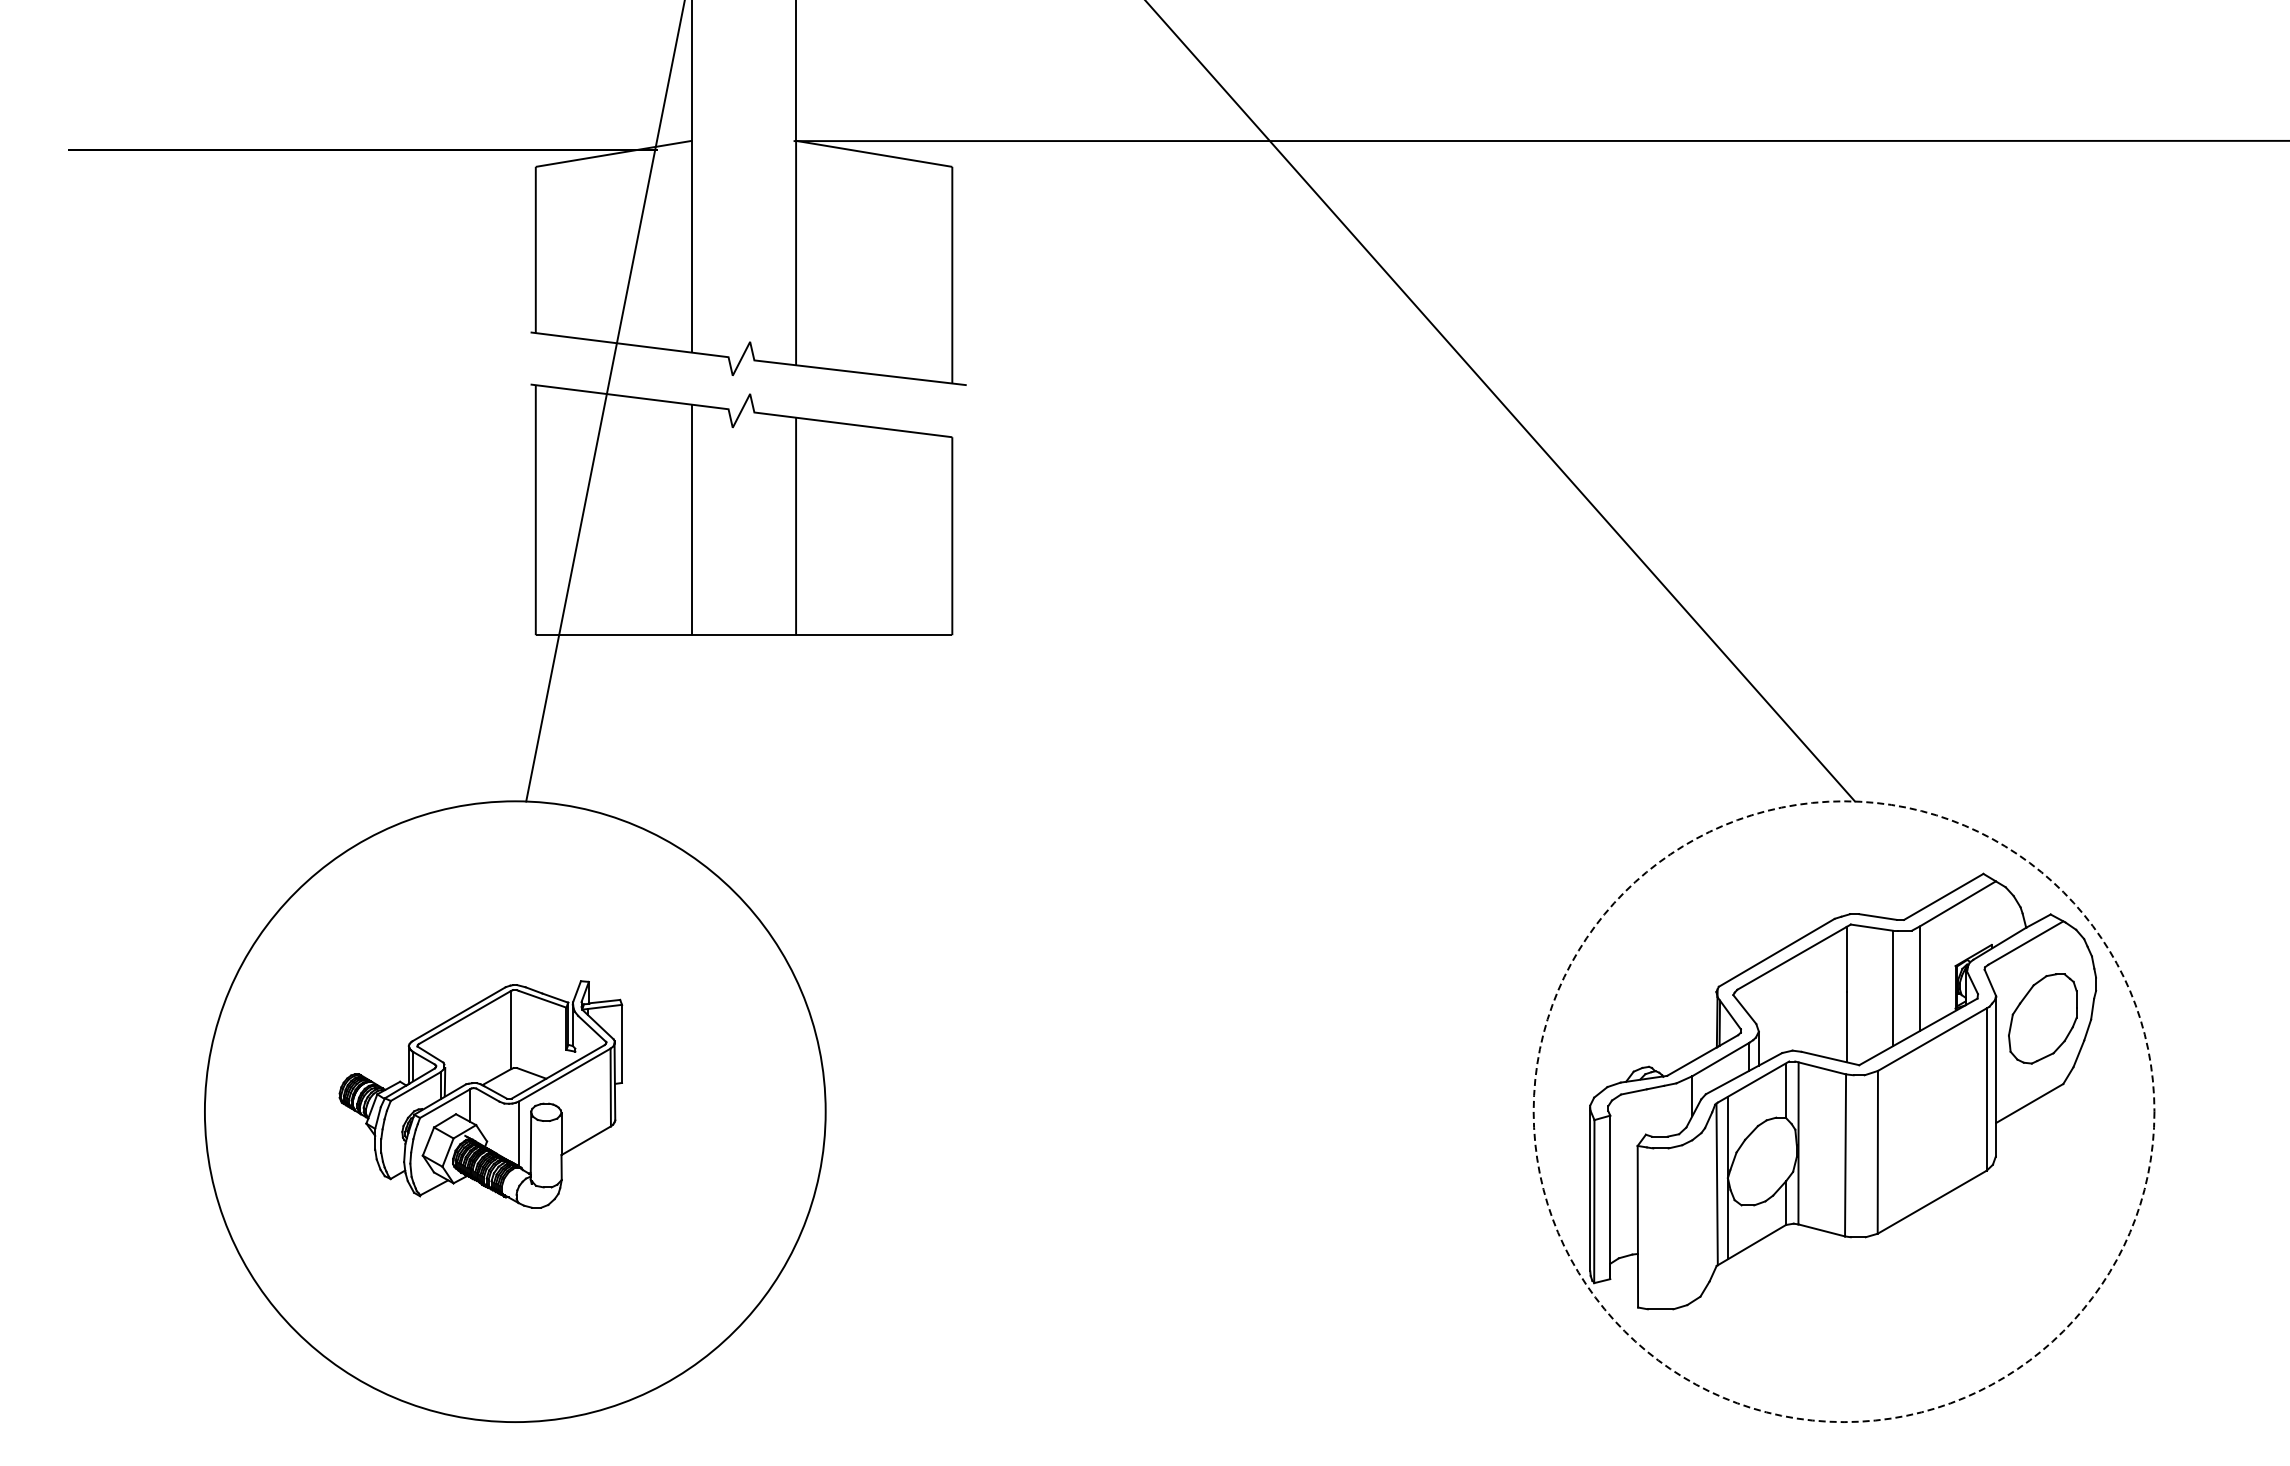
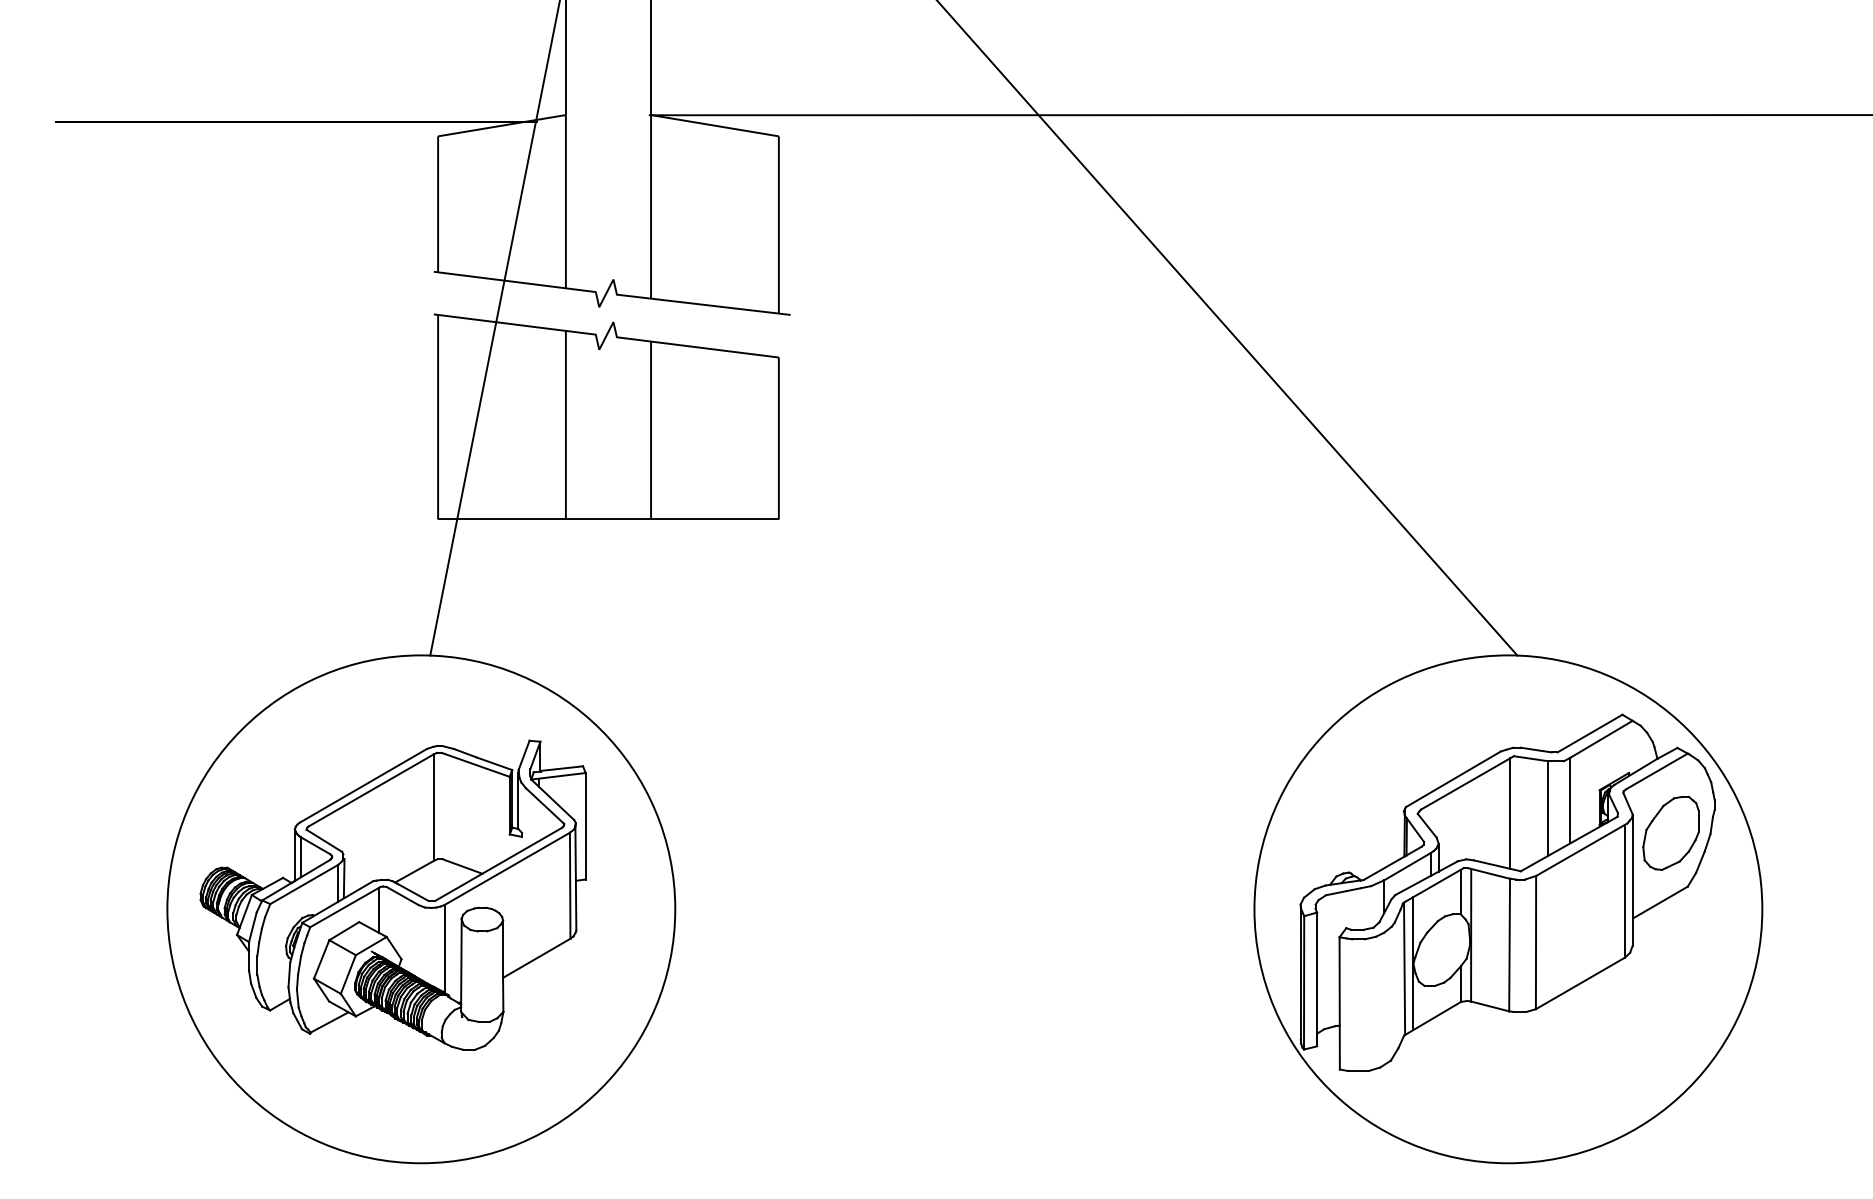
part: (480, 1094) -> (392, 895), size x1.67
circle: (1843, 1111) -> (1507, 909), dashed -> solid

